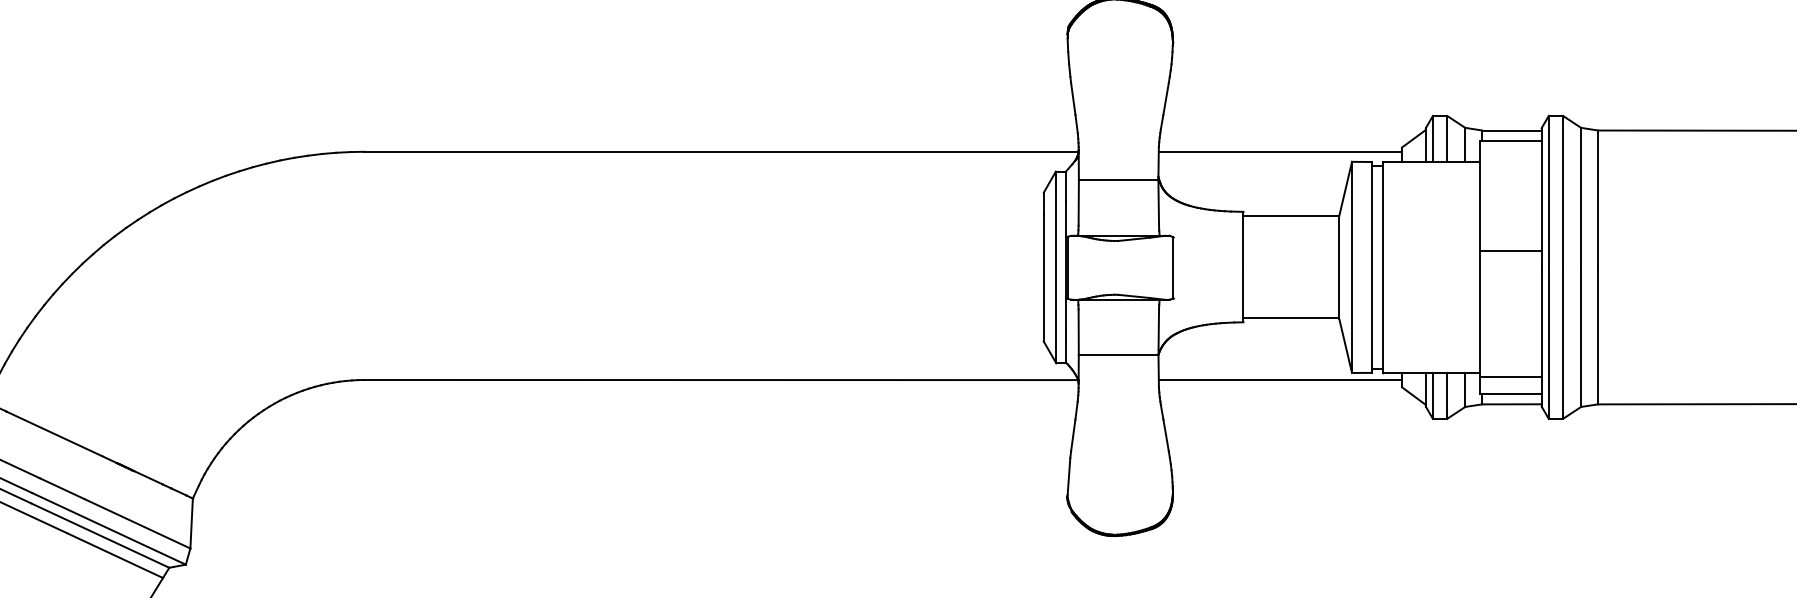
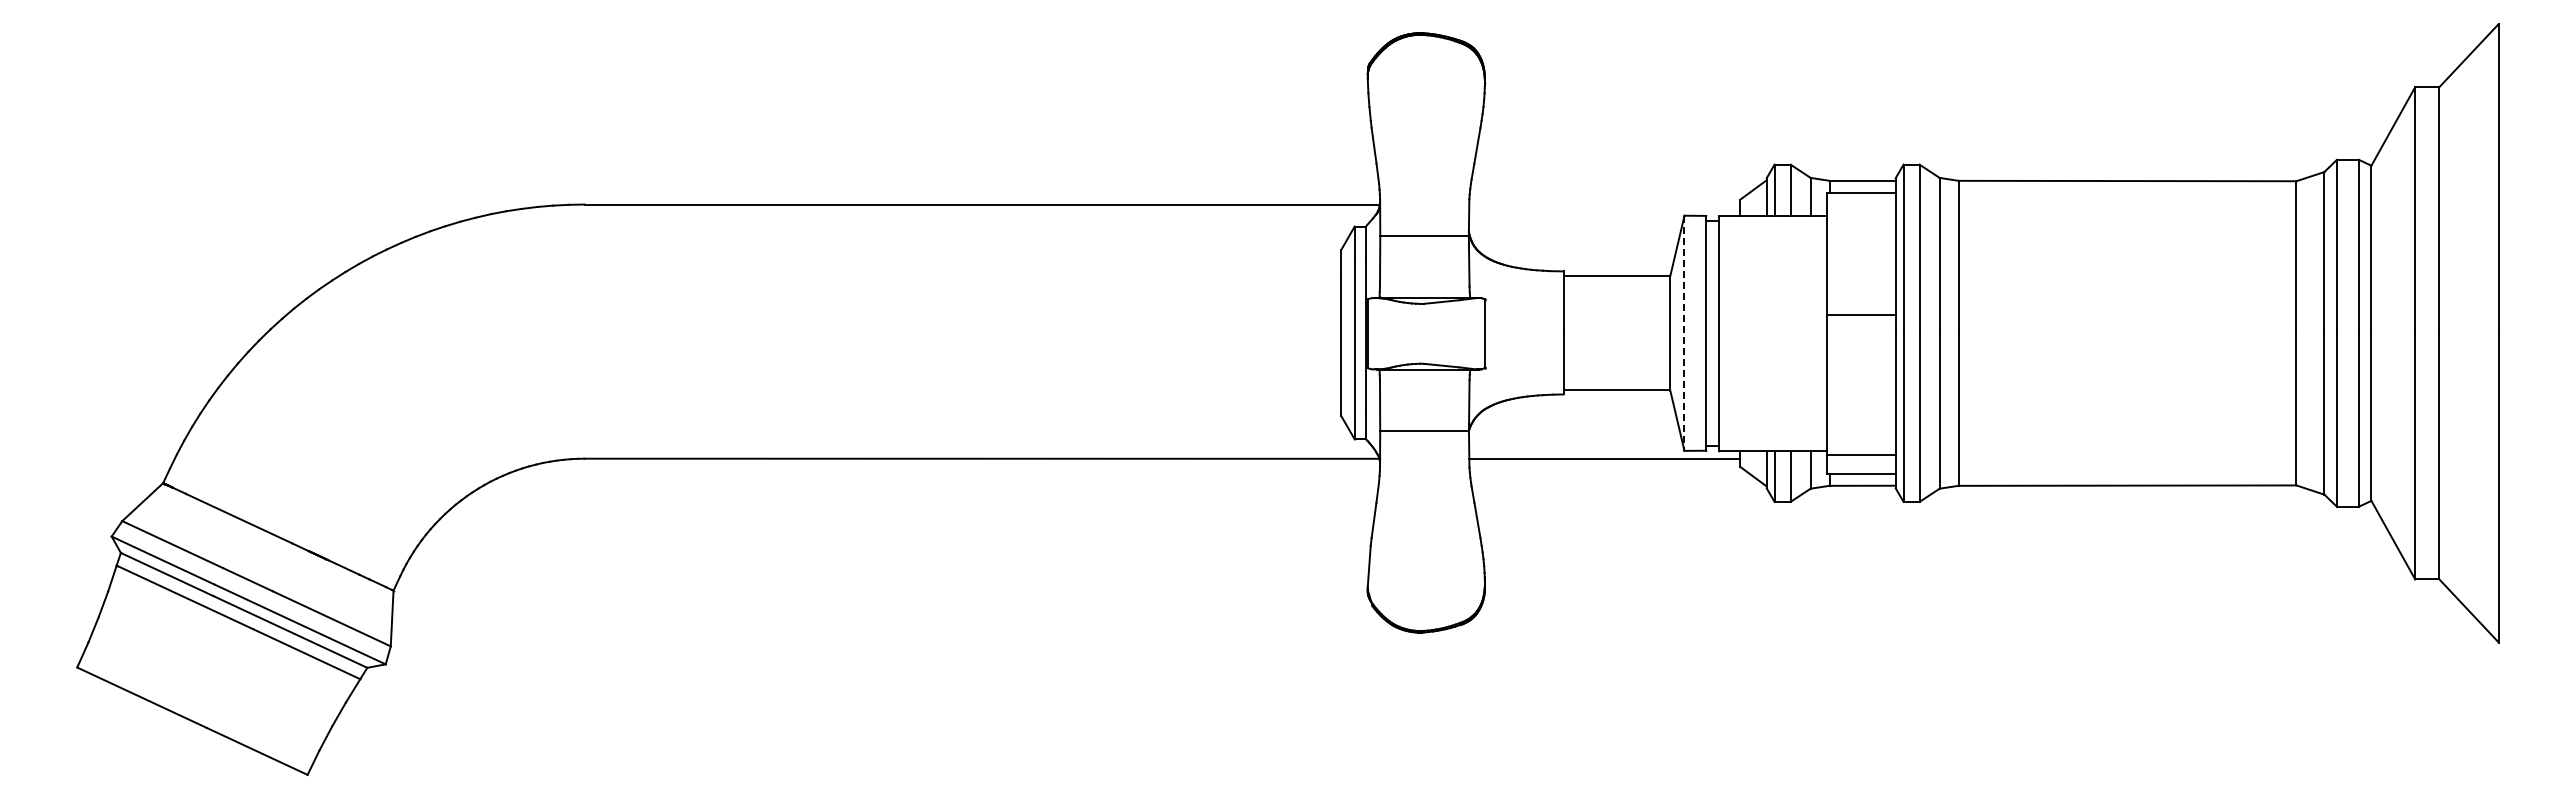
line: (1280, 151) -> (1604, 204), removed
line: (1352, 267) -> (1684, 333), solid -> dashed

